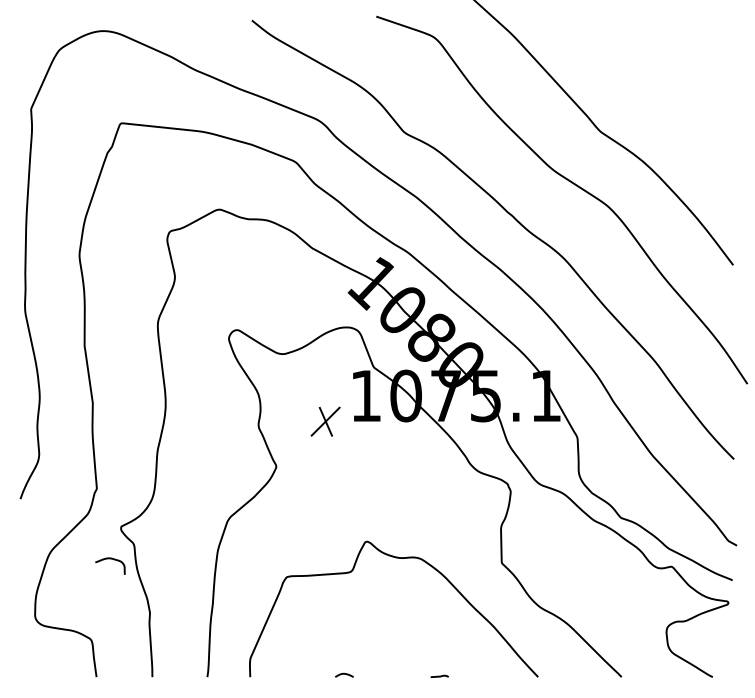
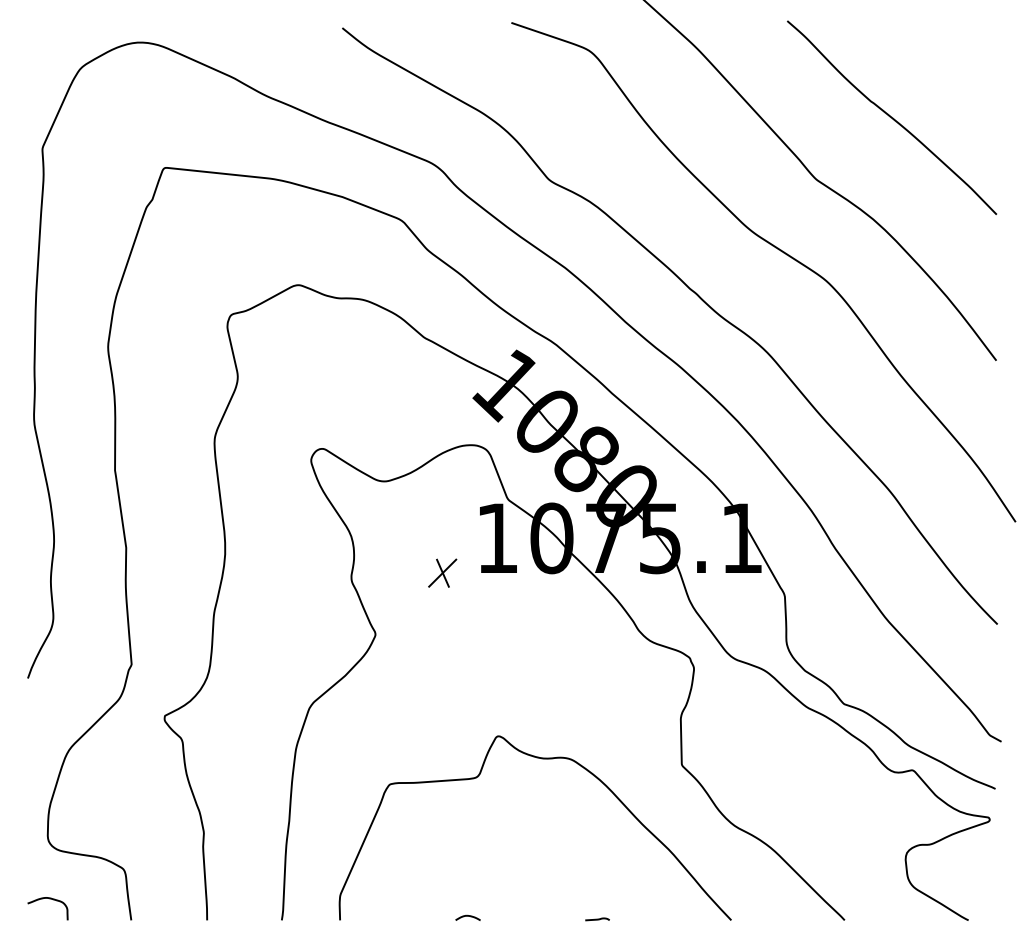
curve: (656, 86) -> (891, 117), added
part: (325, 421) -> (442, 572), size x0.71
curve: (111, 559) -> (49, 899), moved

